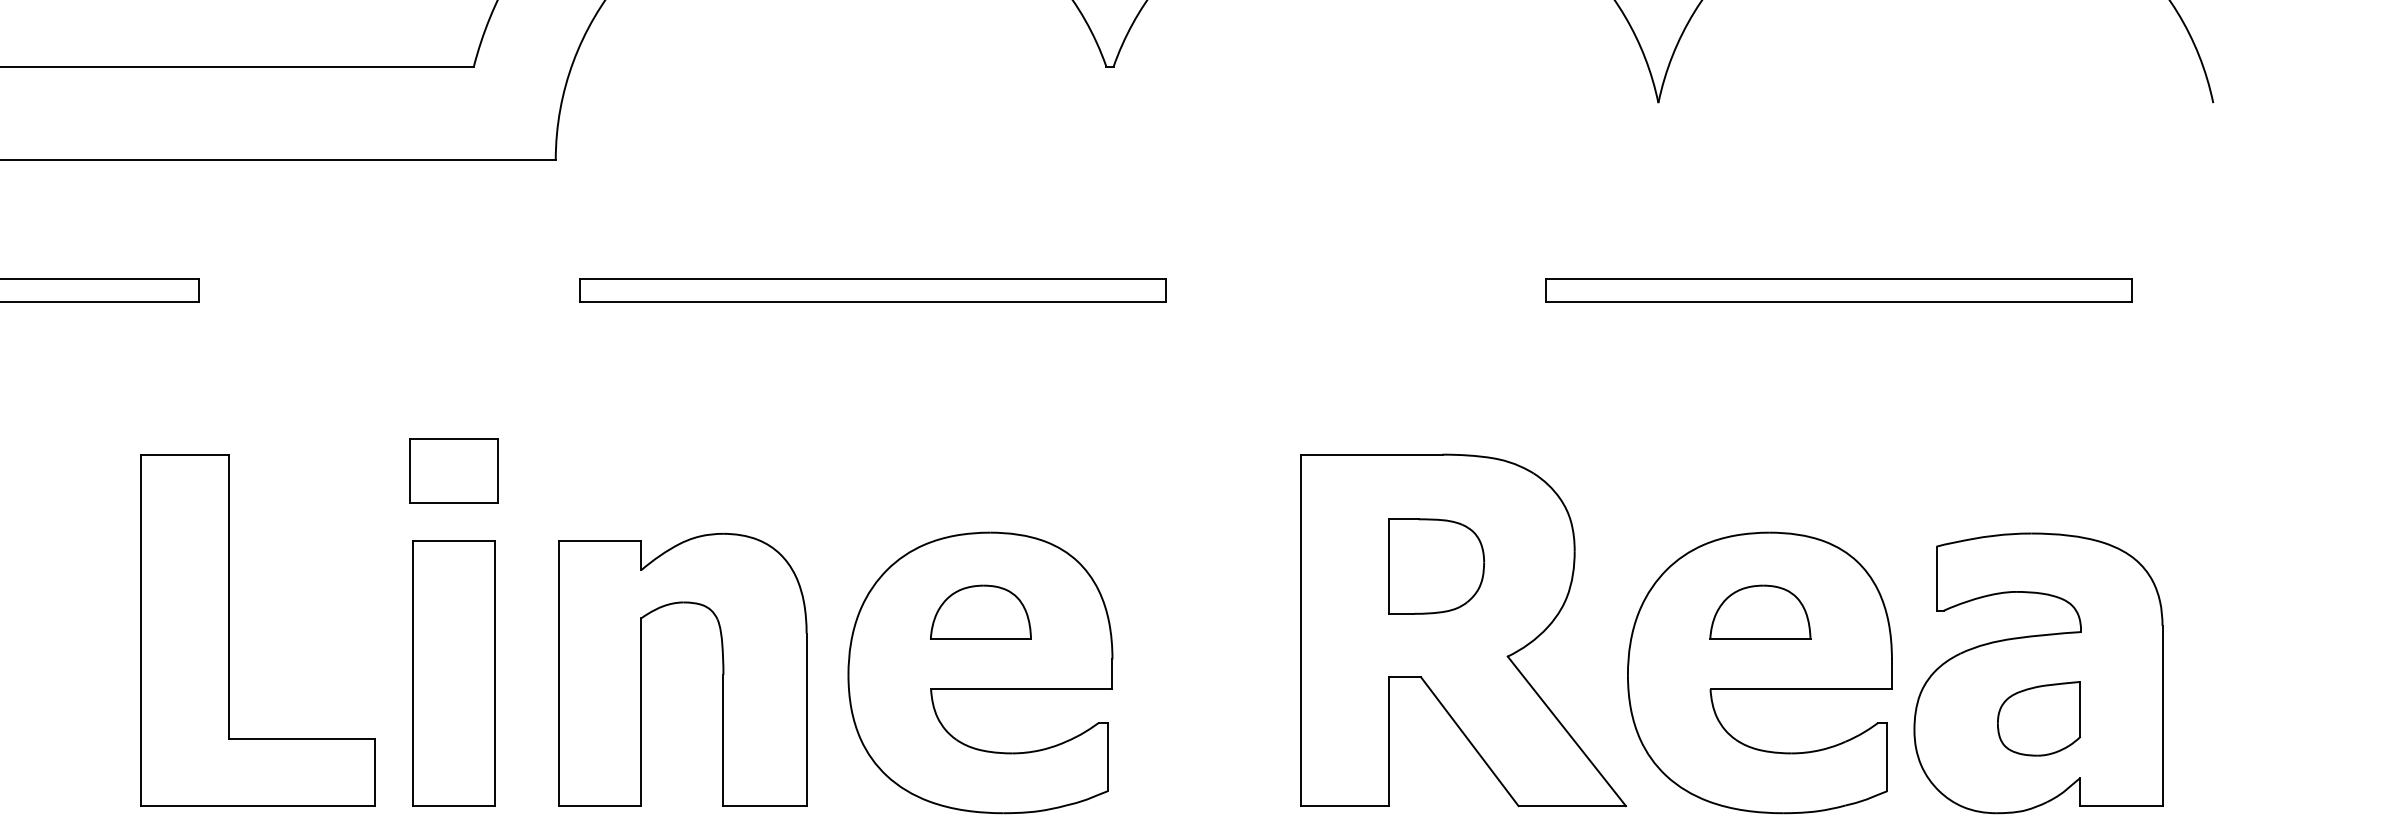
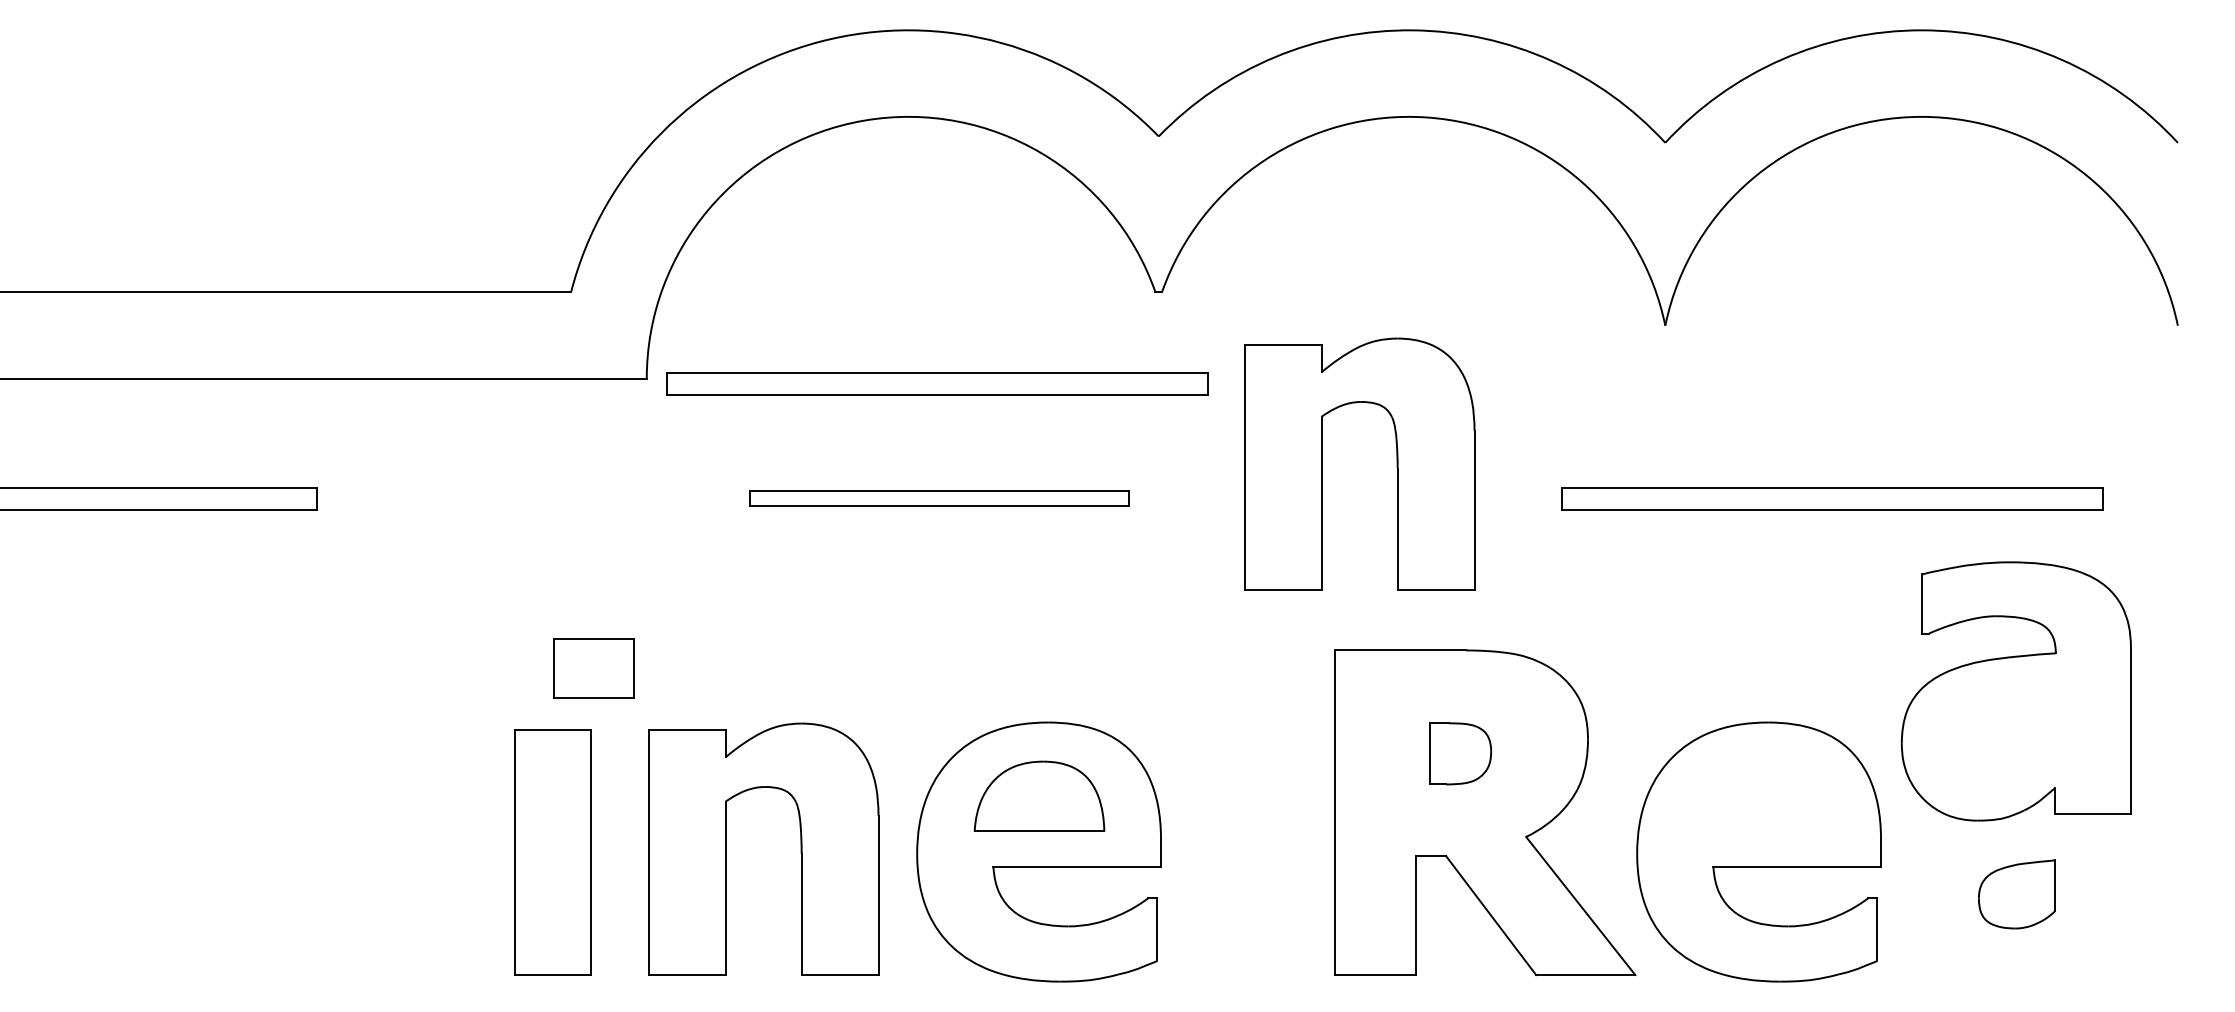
part: (870, 165) -> (937, 383), added
part: (1287, 252) -> (1322, 463), added
part: (872, 290) -> (939, 498), size x0.7
part: (453, 470) -> (593, 668), moved
part: (1436, 566) -> (1460, 753), size x0.7
part: (980, 611) -> (1039, 795), size x1.4
part: (1760, 611) -> (1759, 795), removed
part: (229, 630) -> (345, 812), removed
part: (2037, 673) -> (2015, 691), moved

